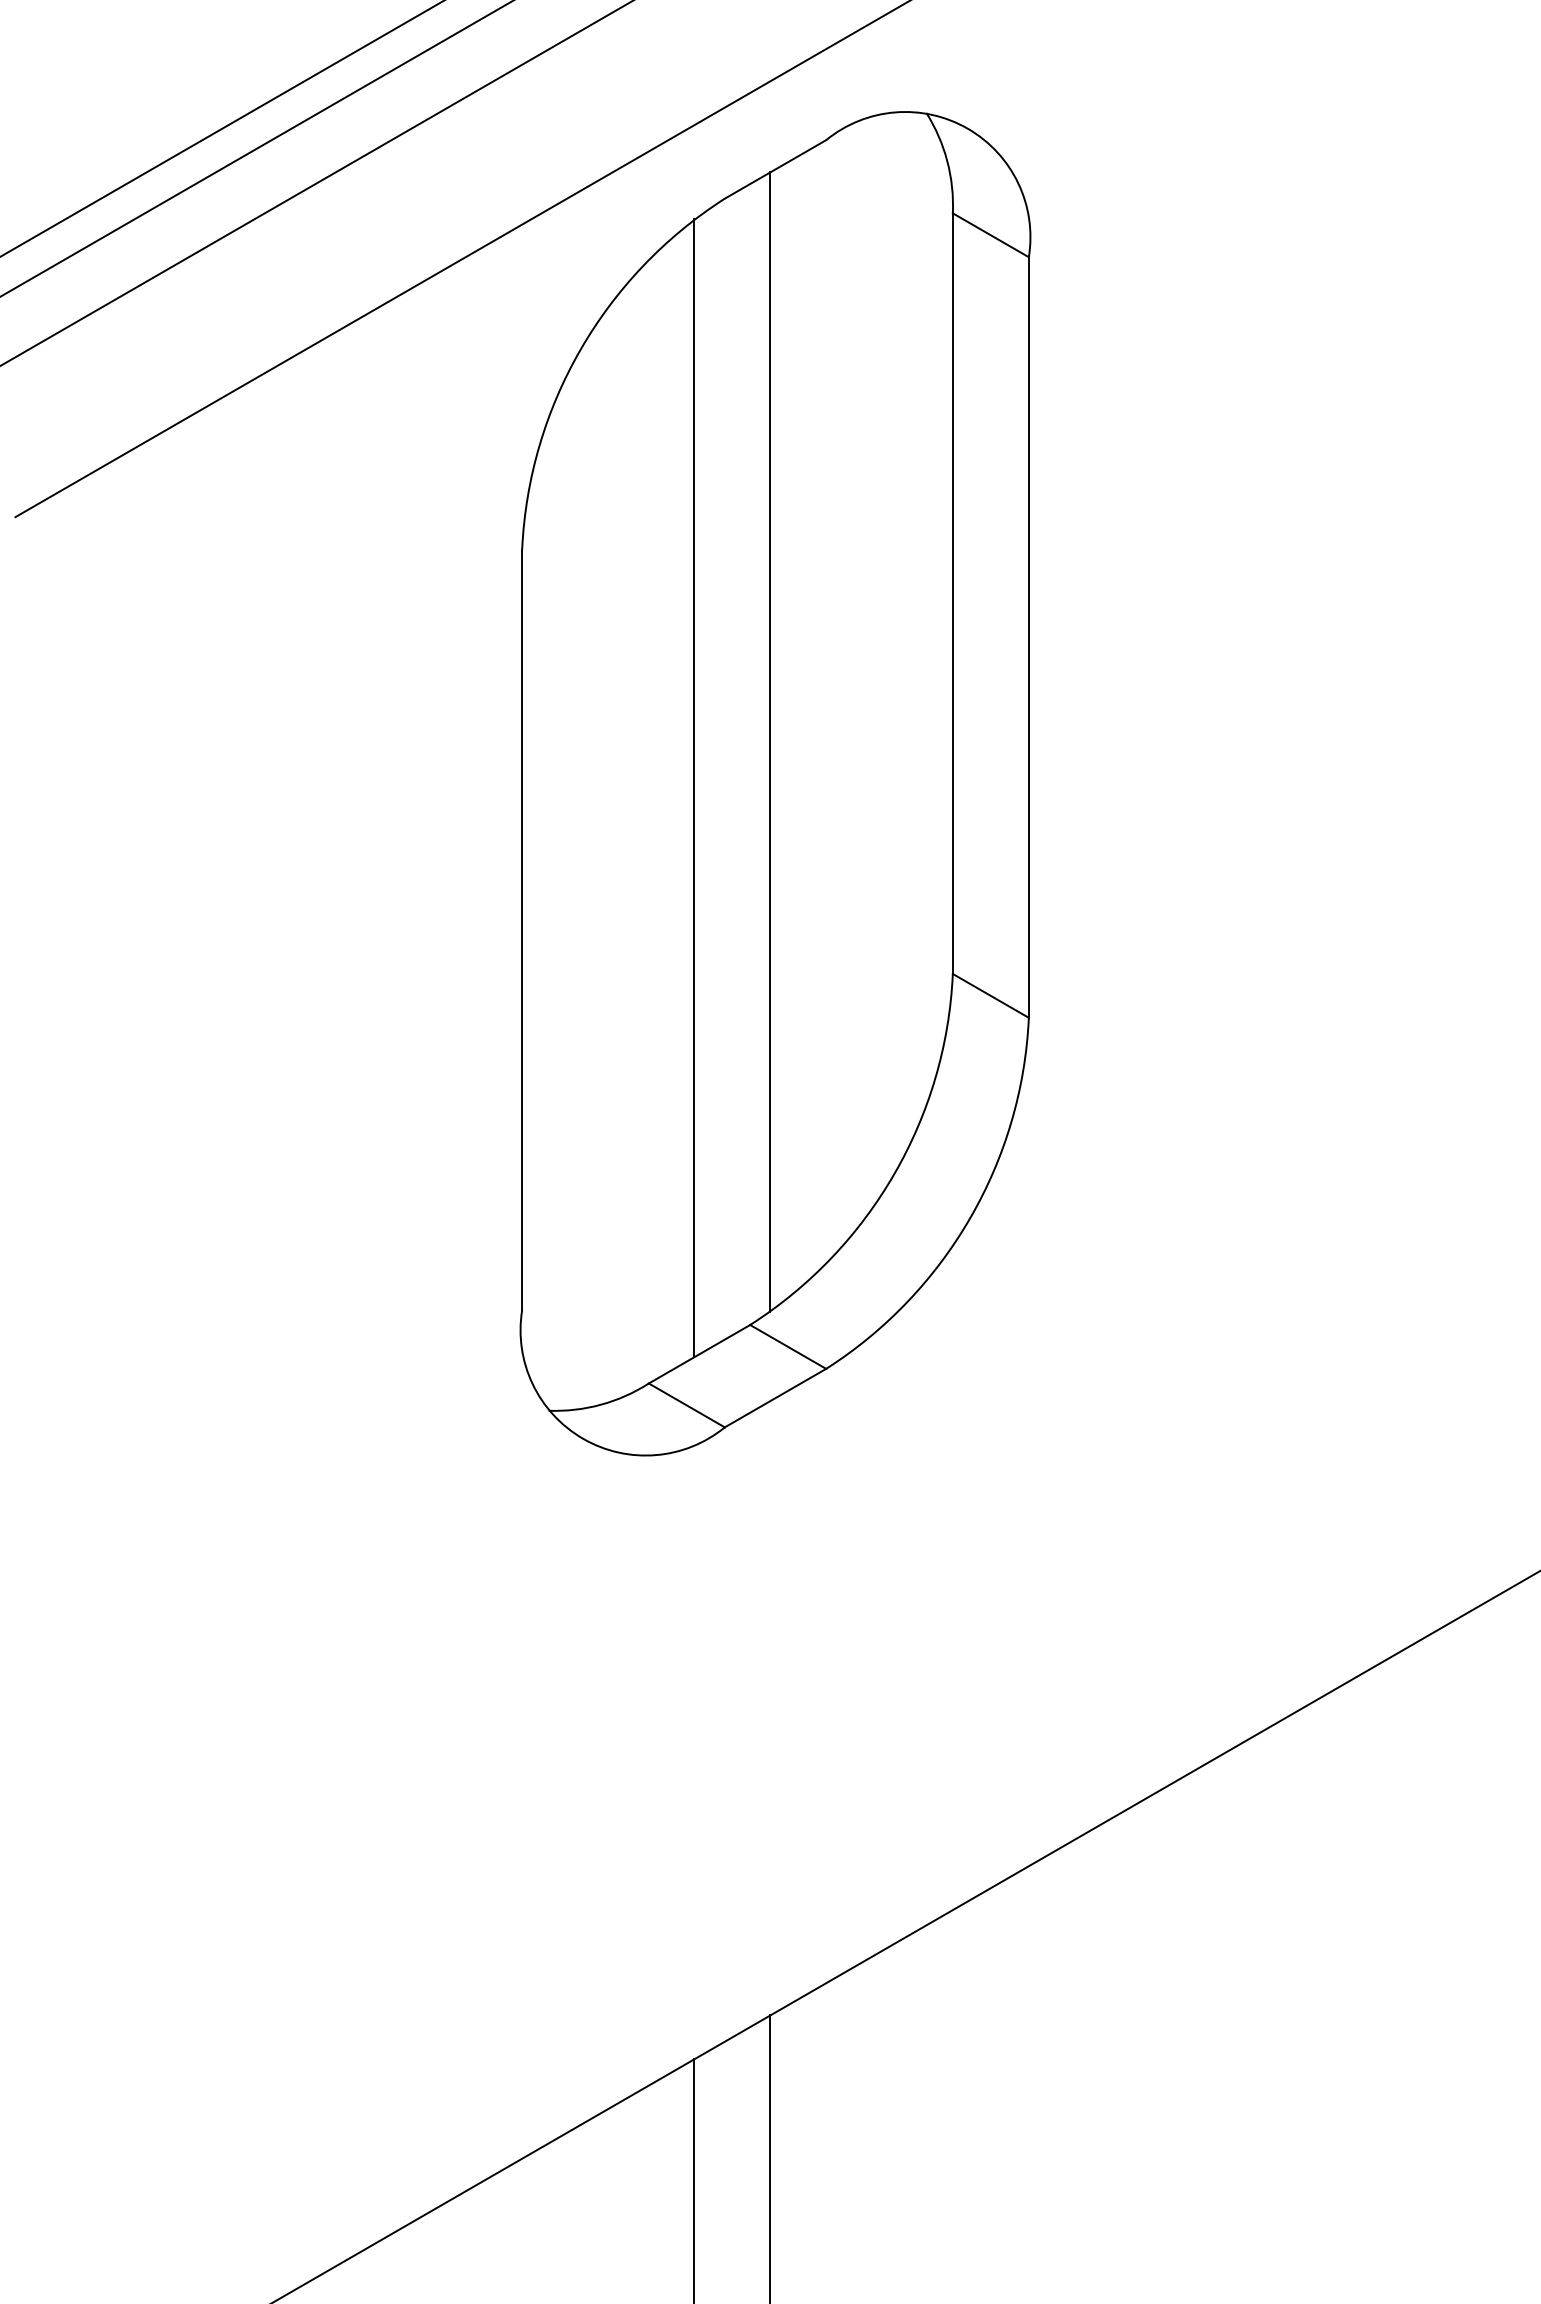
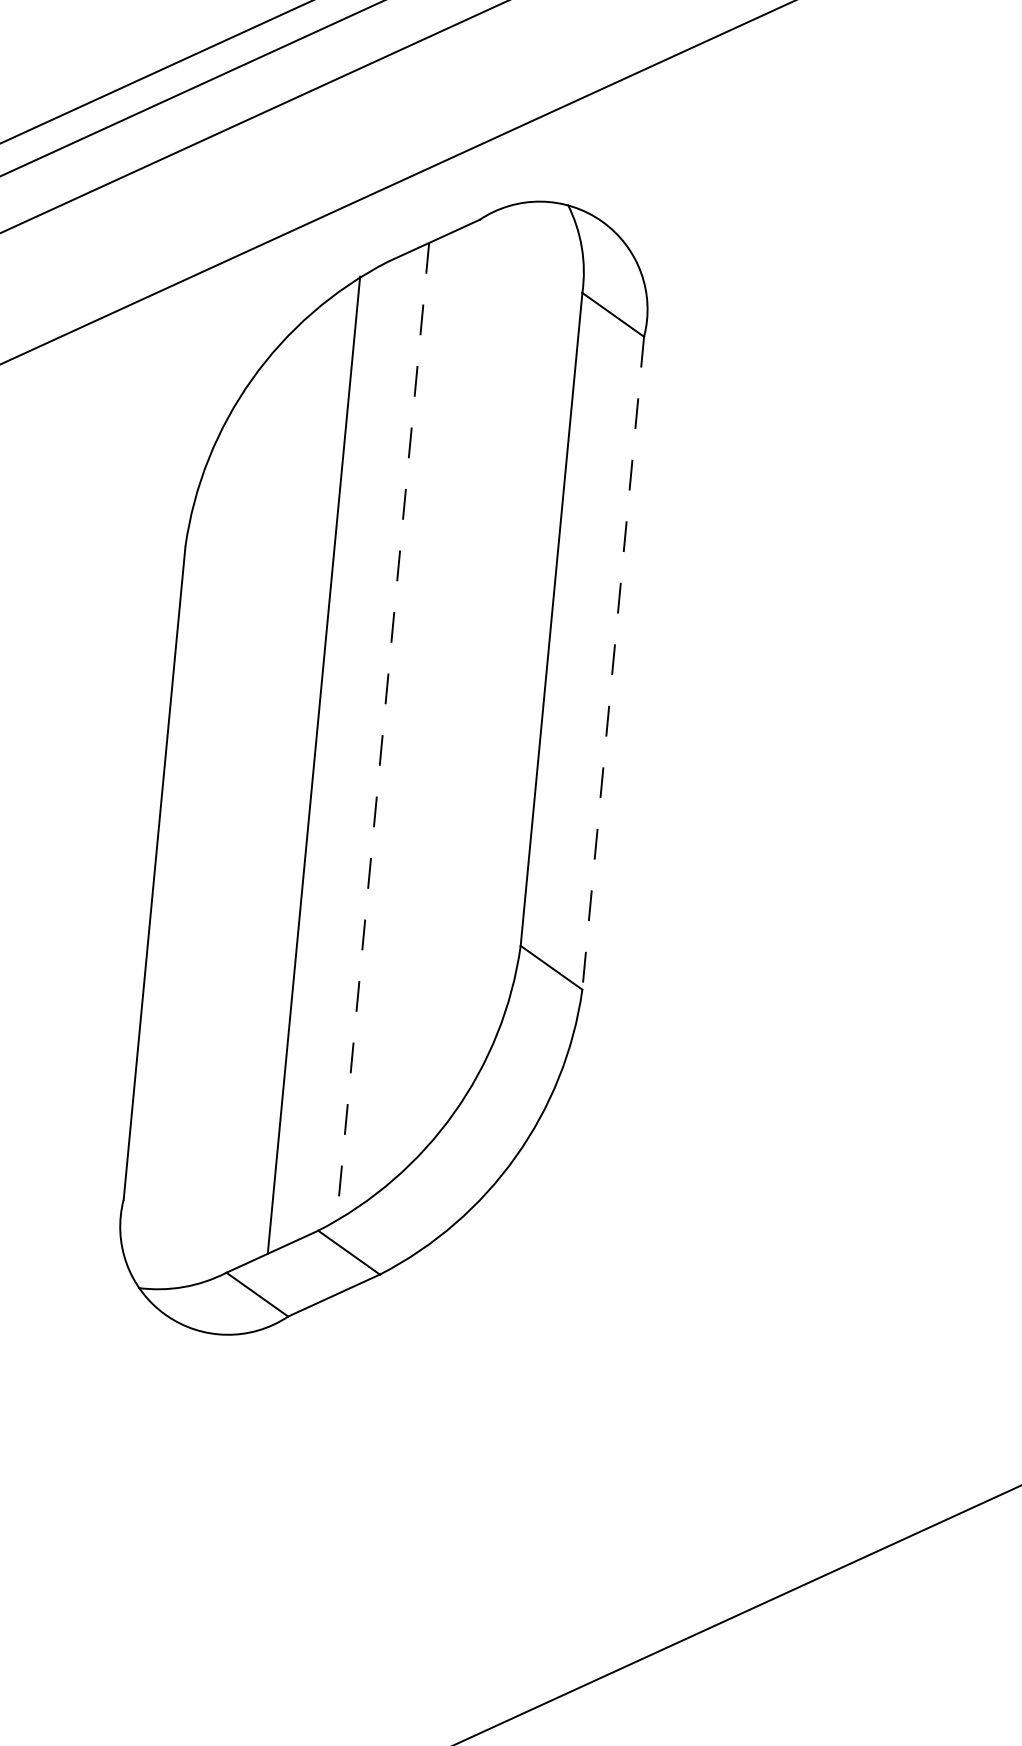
line: (1028, 638) -> (612, 664), solid -> dashed
line: (770, 742) -> (382, 732), solid -> dashed

